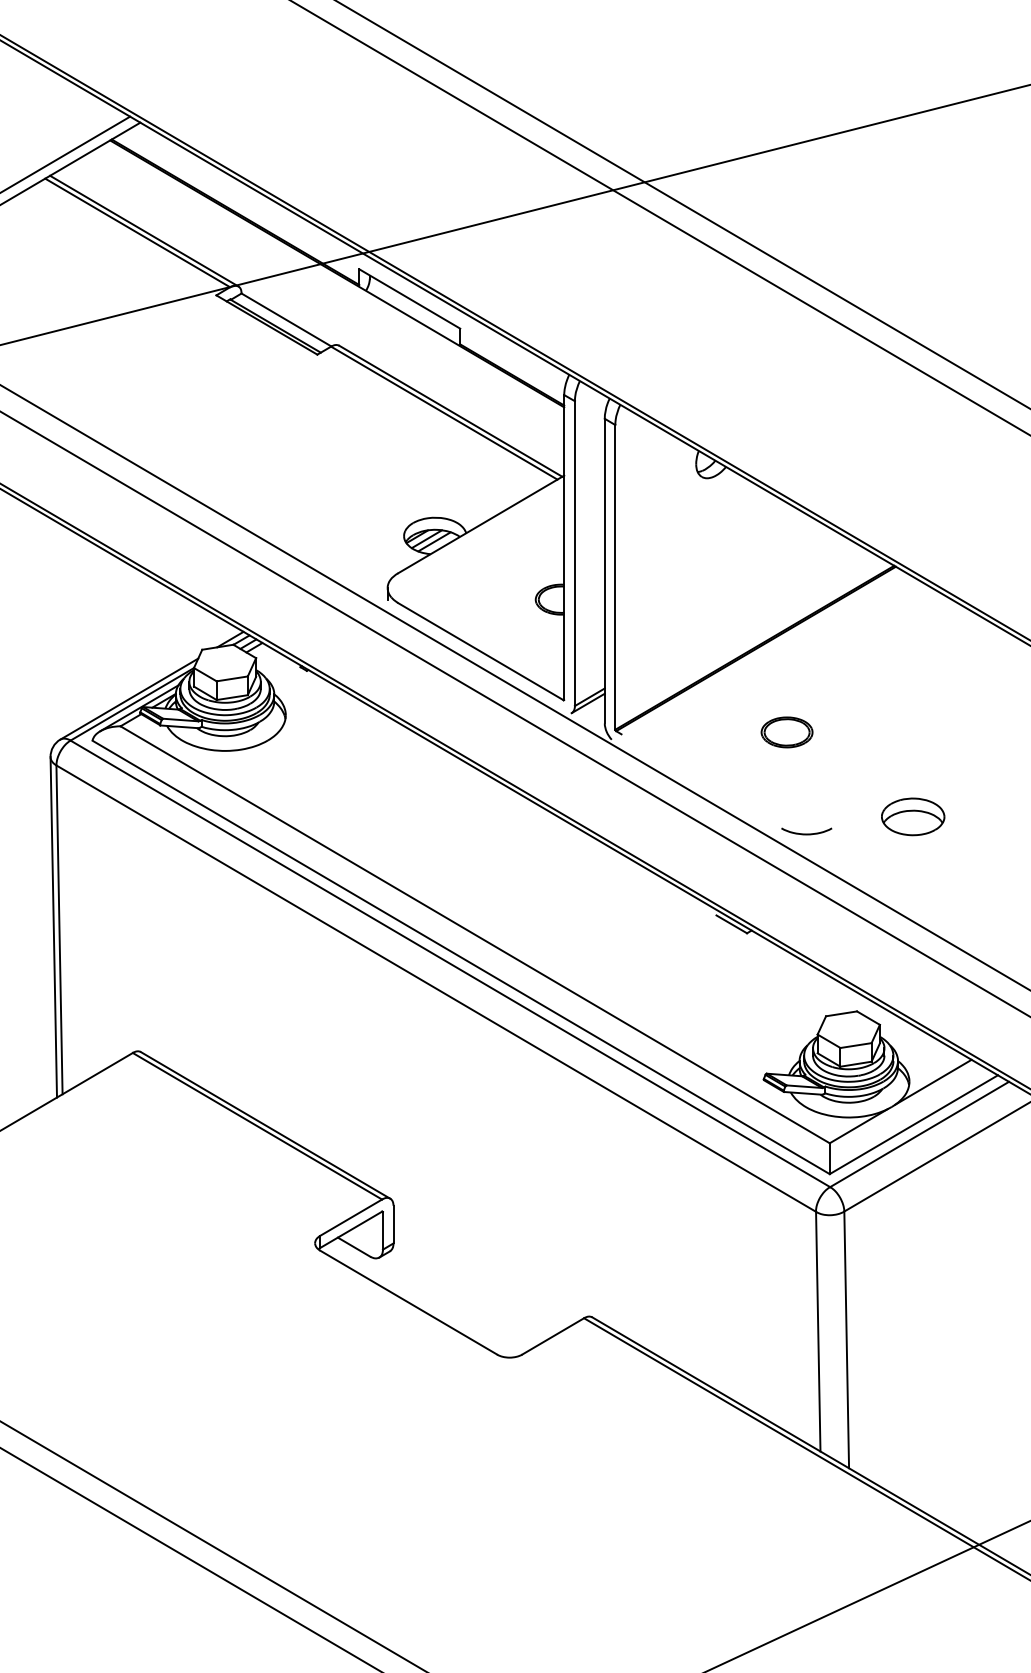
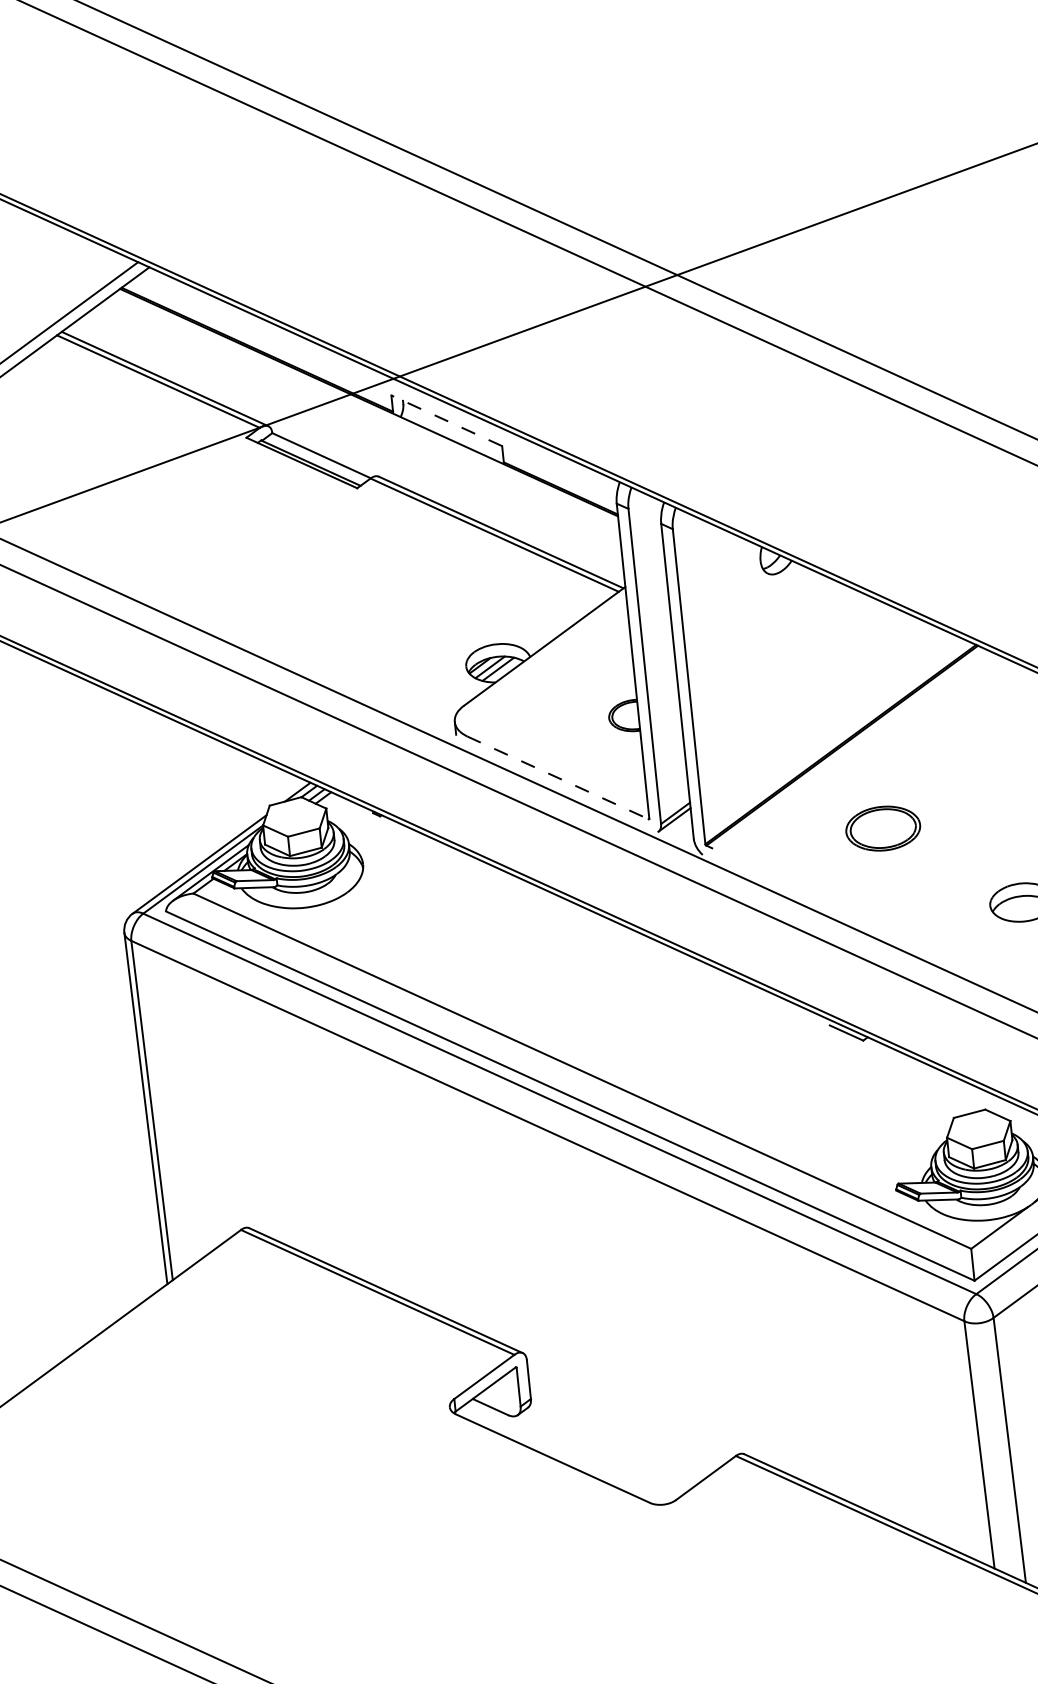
line: (409, 298) -> (446, 420), solid -> dashed
line: (480, 651) -> (557, 777), solid -> dashed
part: (786, 732) -> (882, 828), size x1.4
curve: (806, 833) -> (914, 931), removed

